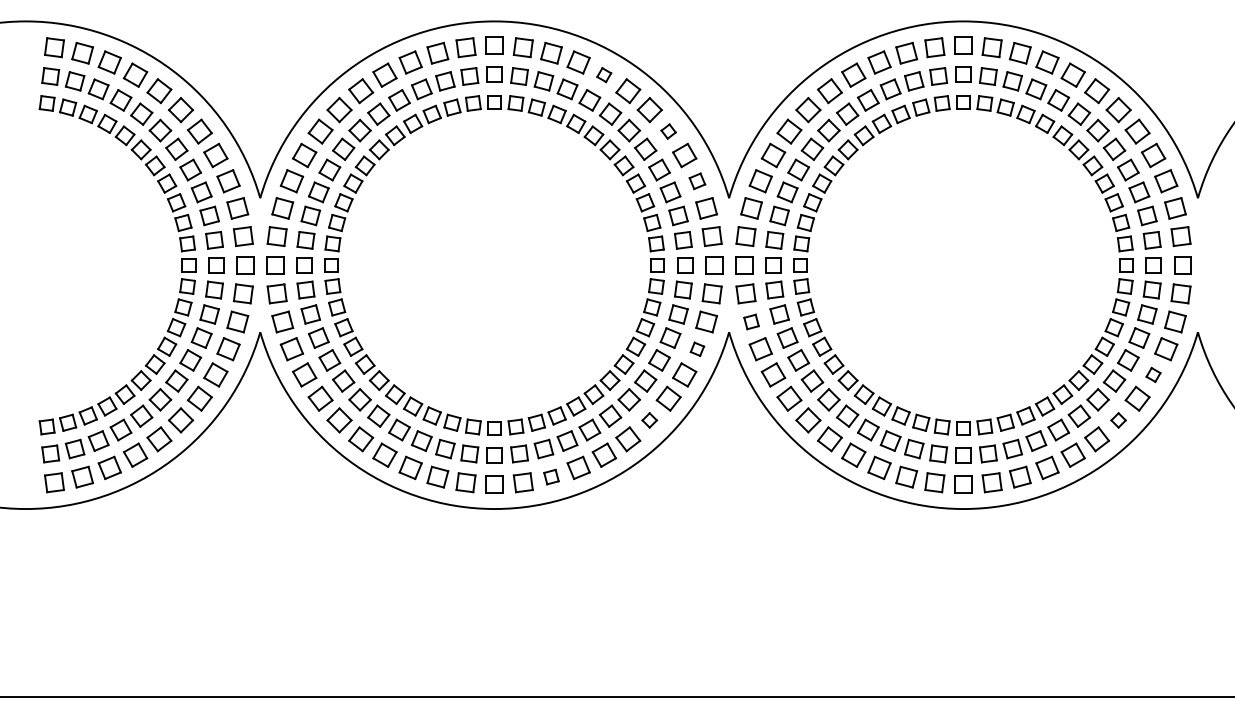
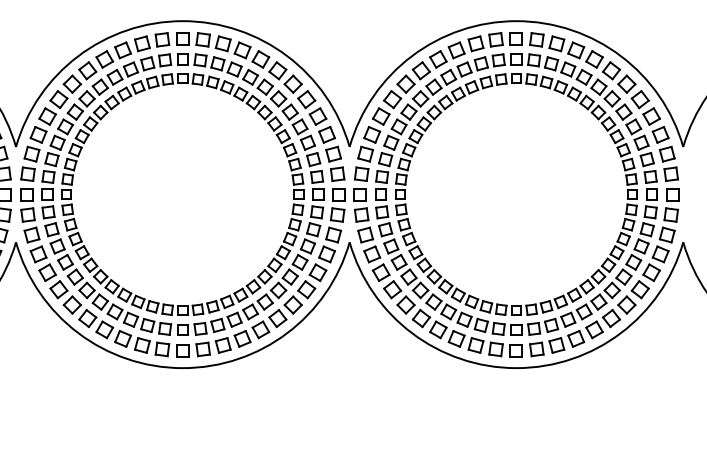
part: (603, 74) -> (260, 58), size x1.67
part: (668, 131) -> (306, 99), size x1.67
part: (697, 181) -> (327, 135), size x1.43
part: (751, 321) -> (365, 234), size x1.43
part: (697, 349) -> (327, 254), size x1.67
part: (1153, 374) -> (651, 272), size x1.67
part: (649, 420) -> (292, 305), size x1.67
part: (1118, 420) -> (626, 305), size x1.67
part: (551, 476) -> (223, 344), size x1.43

